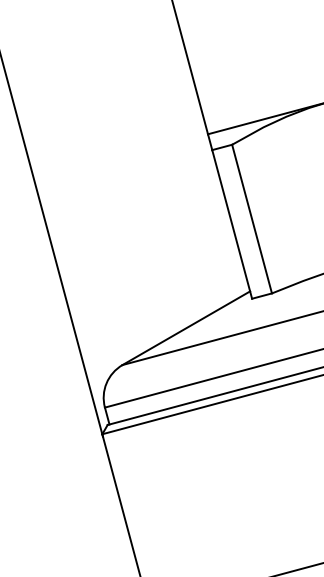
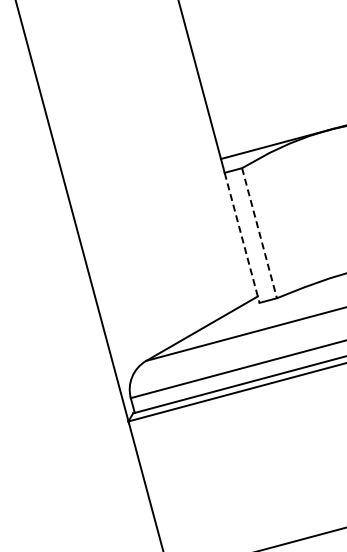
line: (252, 219) -> (259, 233), solid -> dashed
line: (232, 225) -> (242, 238), solid -> dashed

